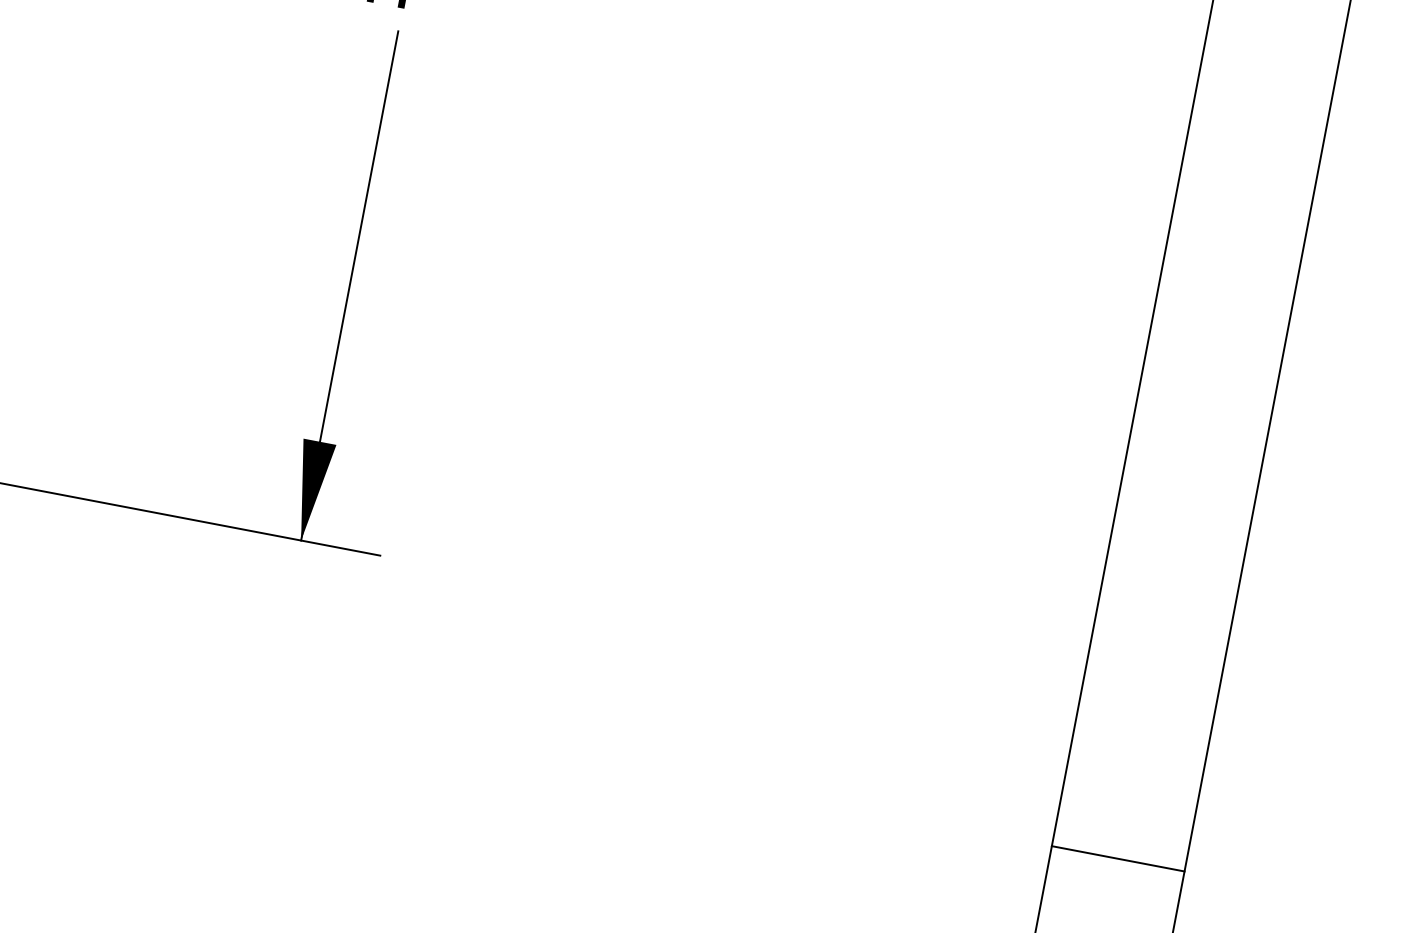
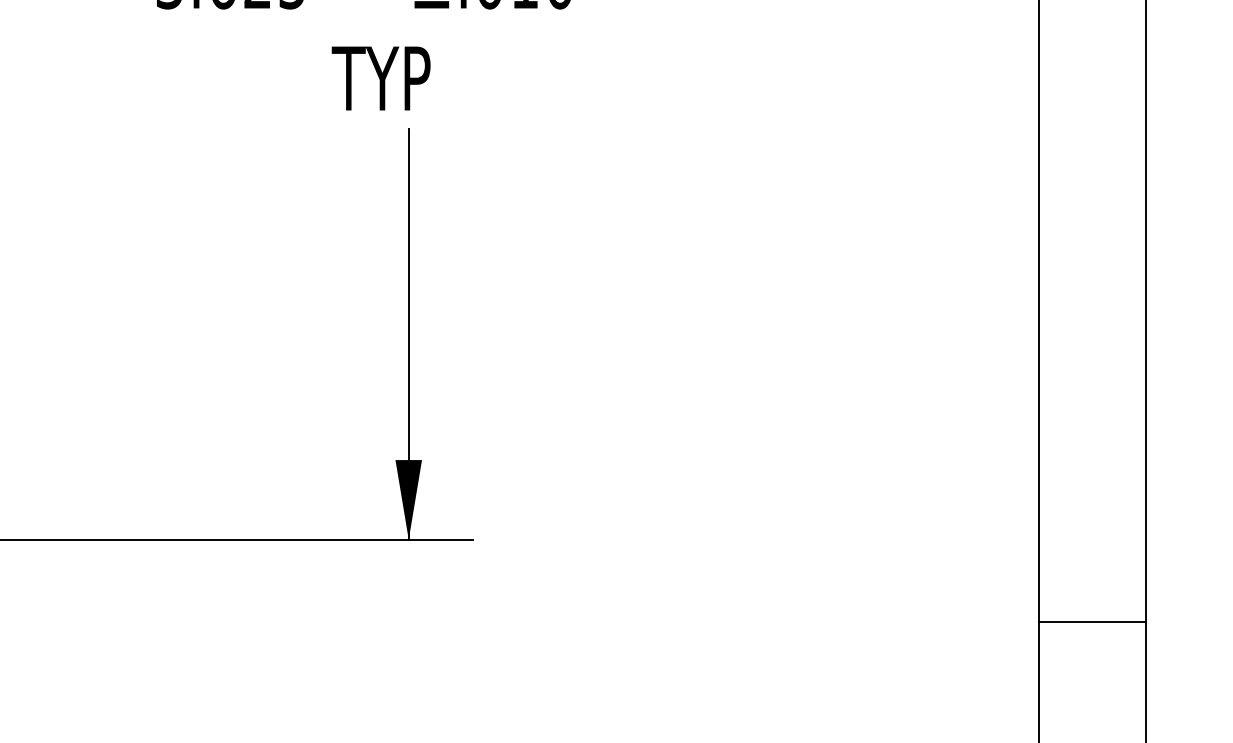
line: (1117, 859) -> (1091, 622), moved

